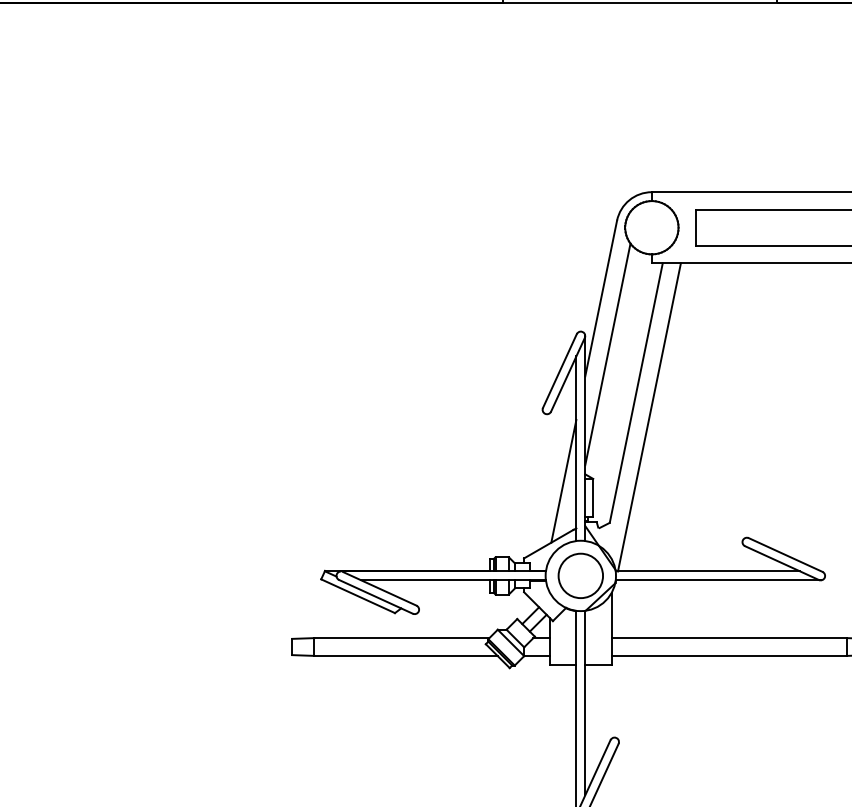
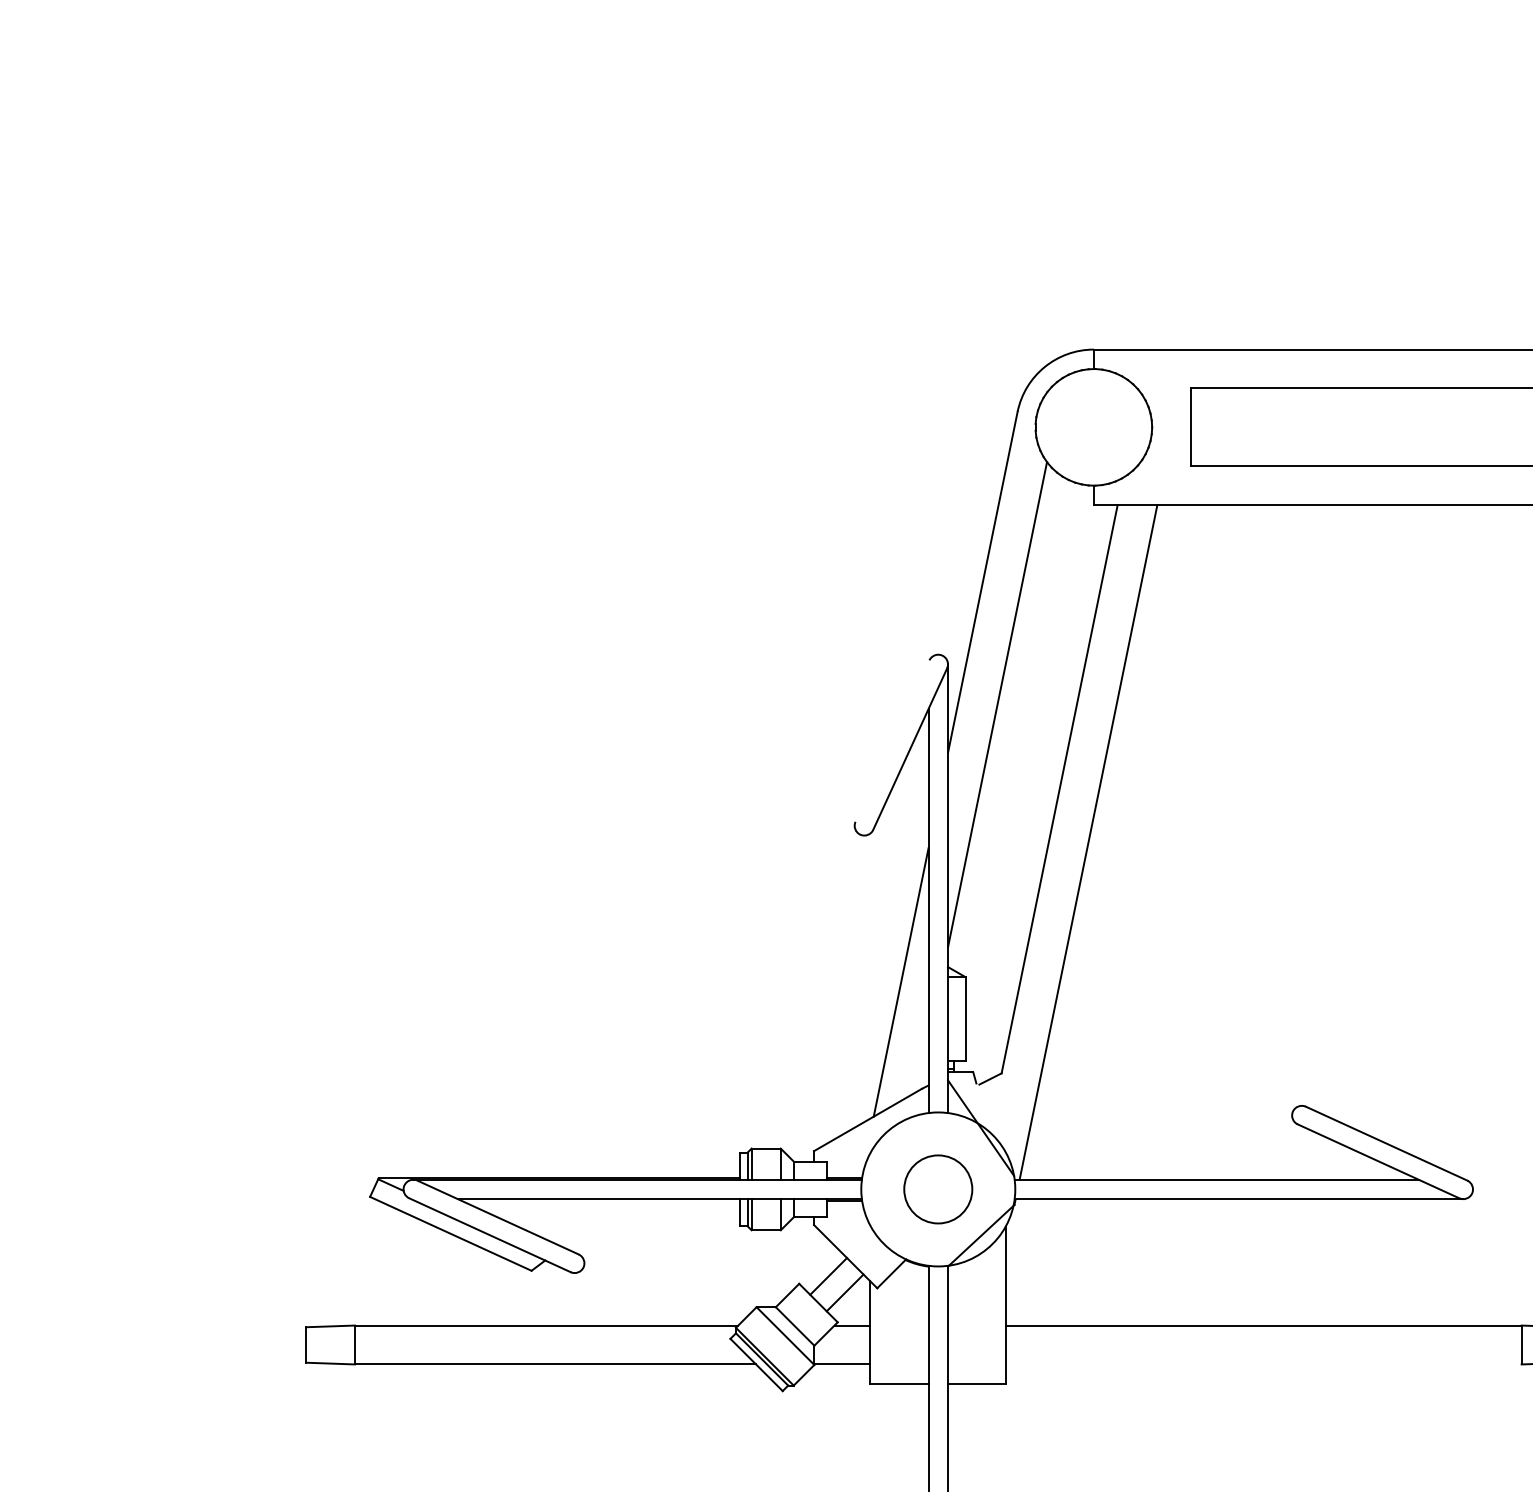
line: (559, 370) -> (891, 739), removed
circle: (580, 575) -> (937, 1188), size x0.7
line: (729, 655) -> (1263, 1363), removed

